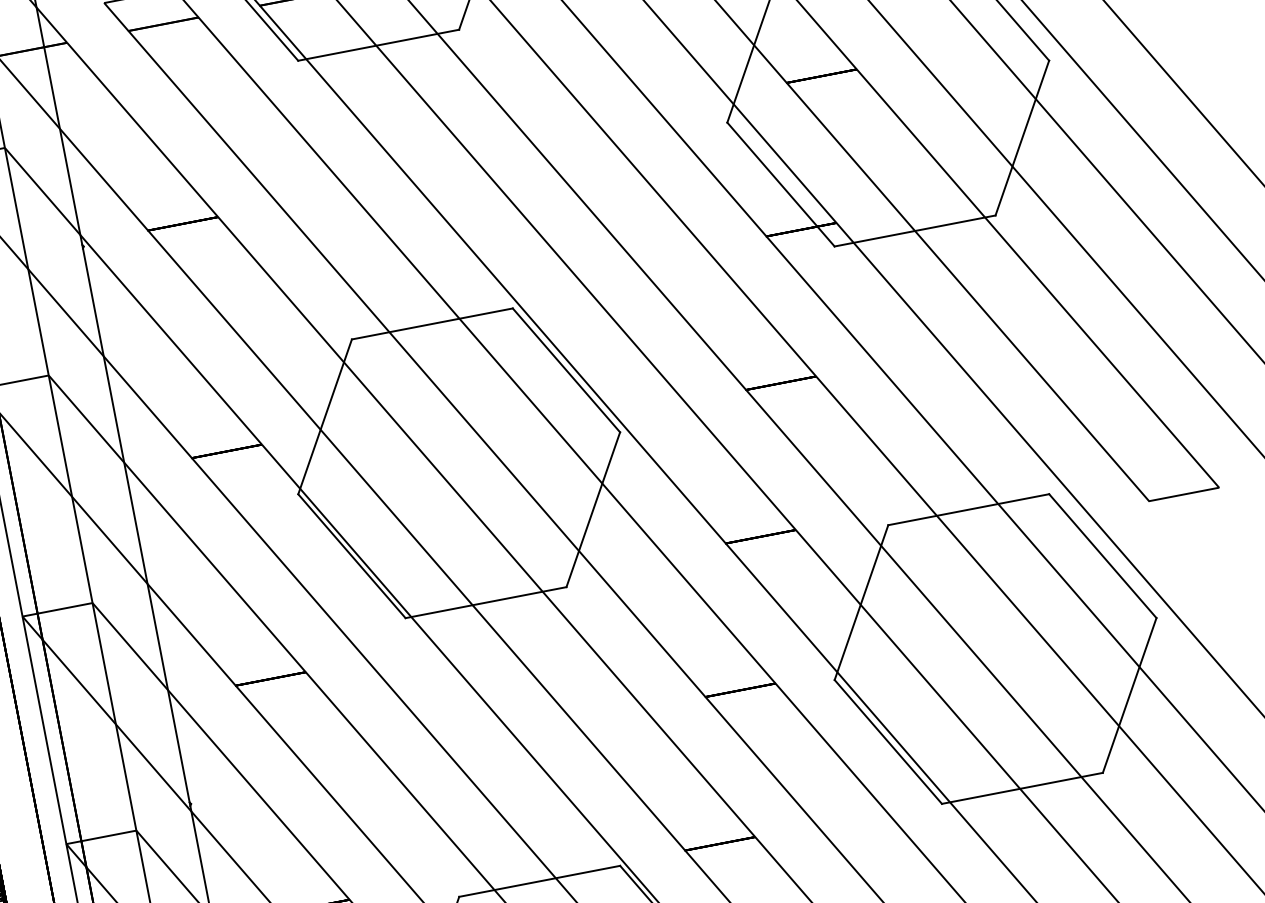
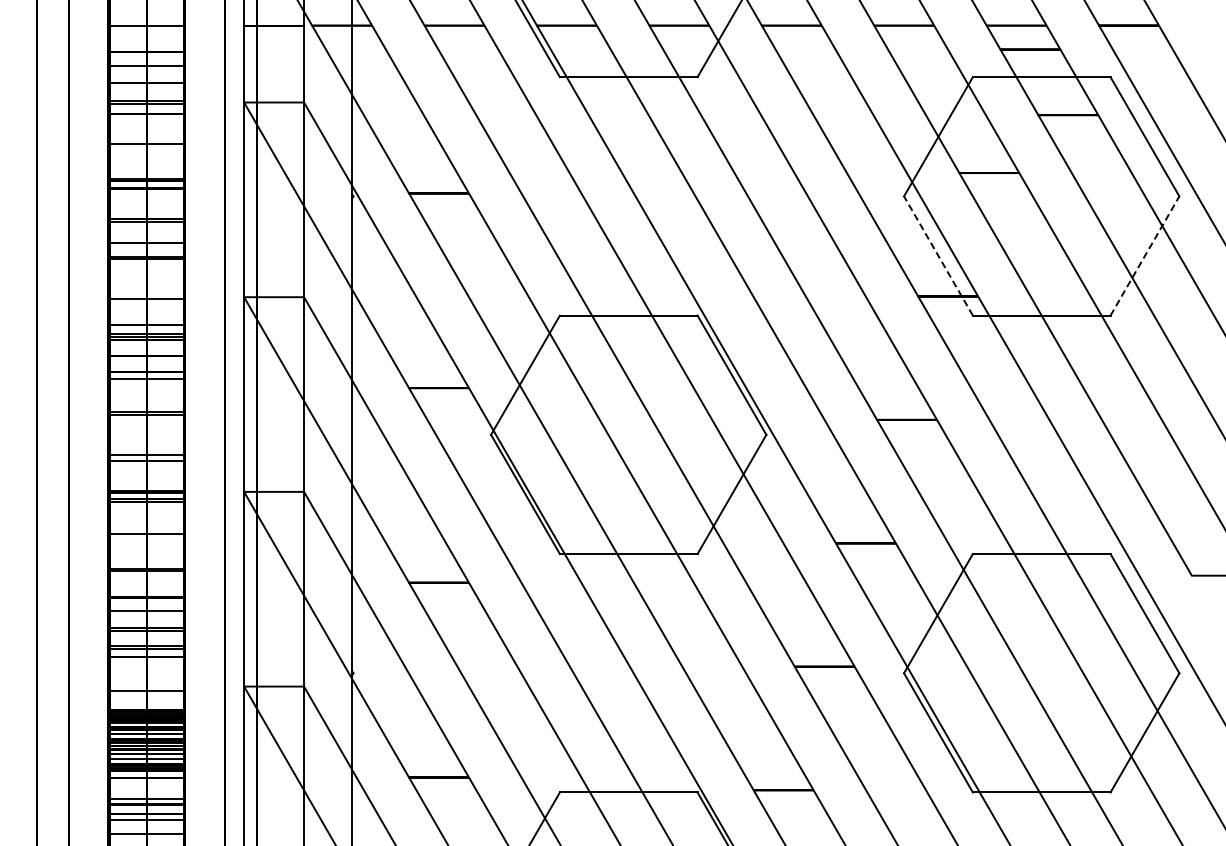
line: (1021, 138) -> (1144, 256), solid -> dashed
line: (781, 185) -> (938, 256), solid -> dashed

